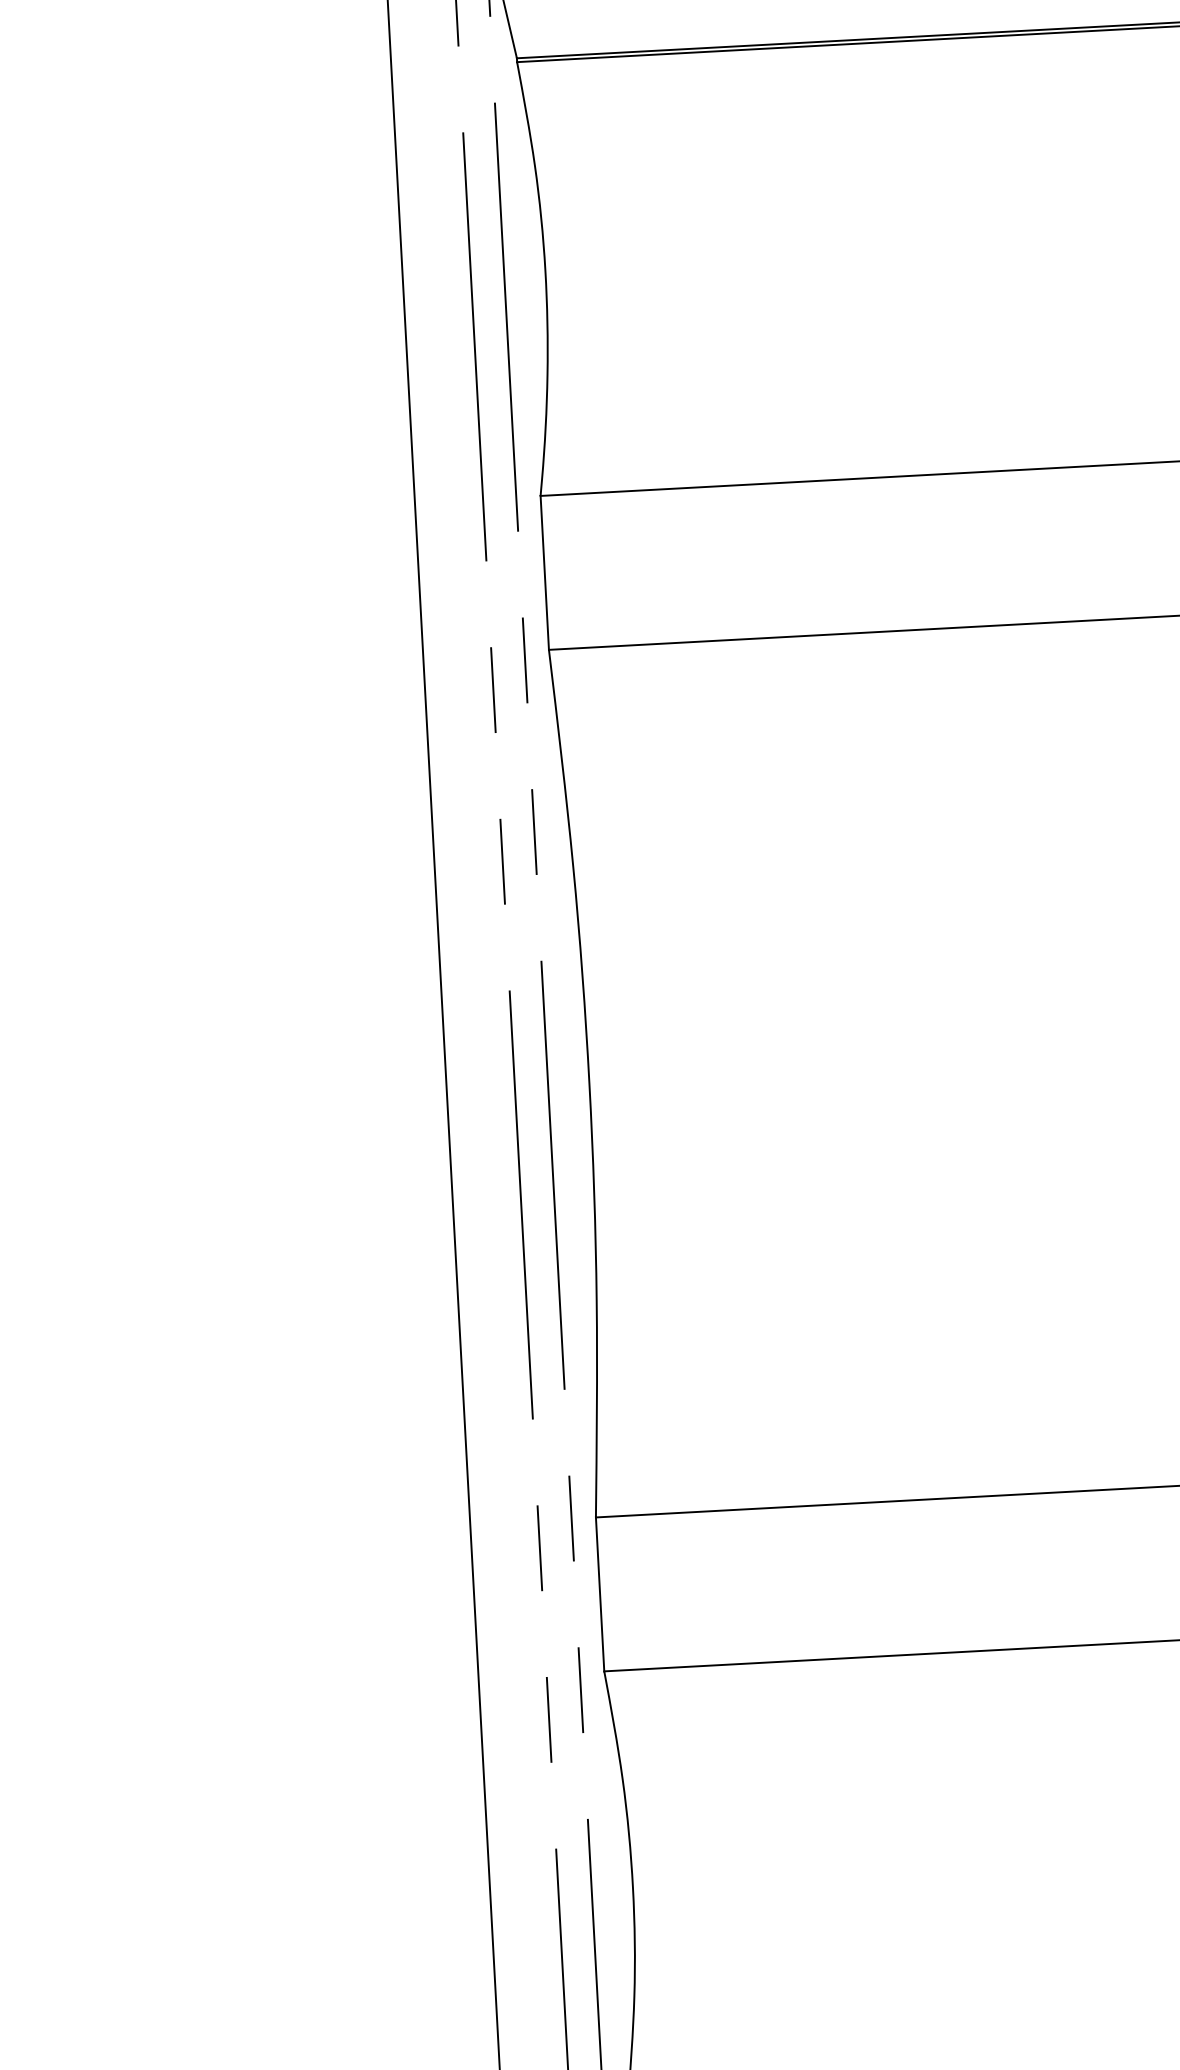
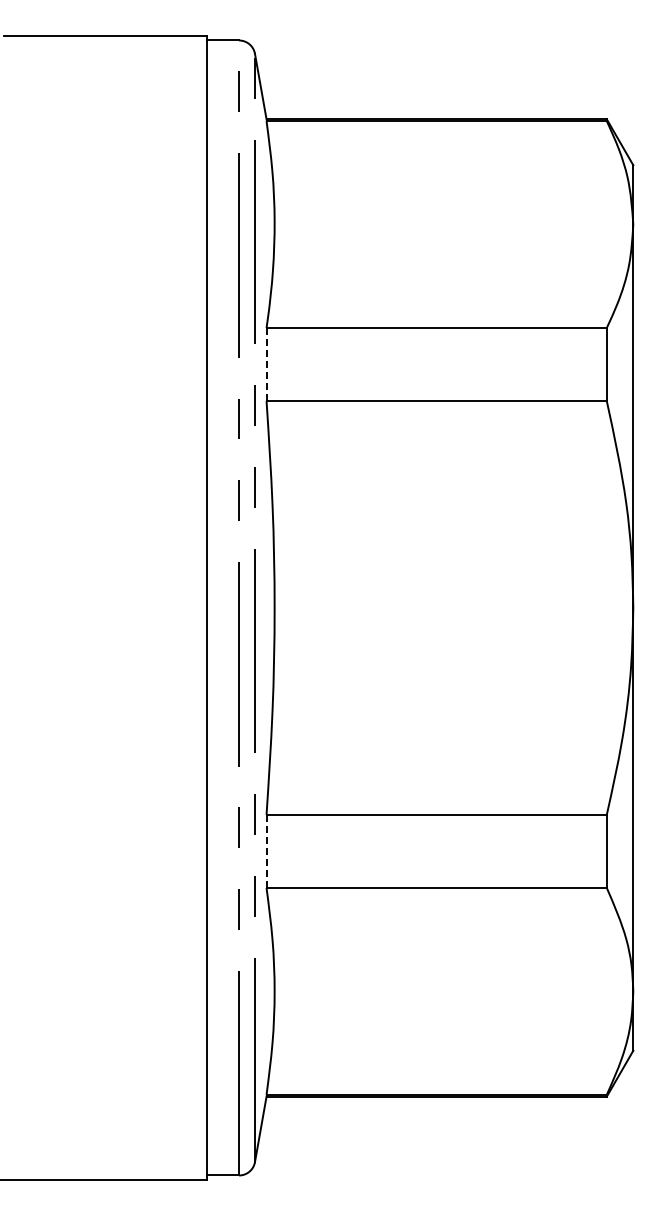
line: (544, 572) -> (266, 364), solid -> dashed
line: (599, 1594) -> (266, 851), solid -> dashed

